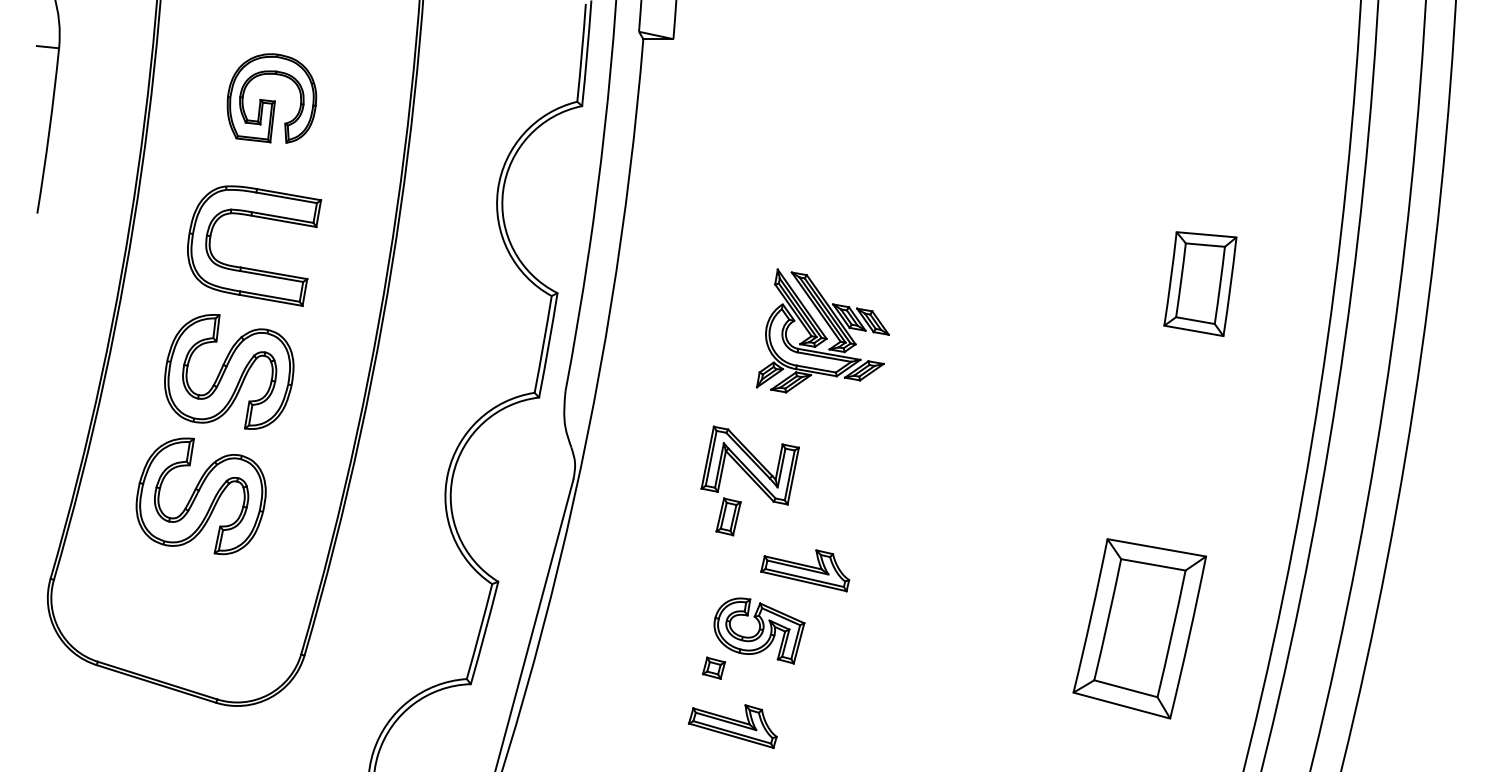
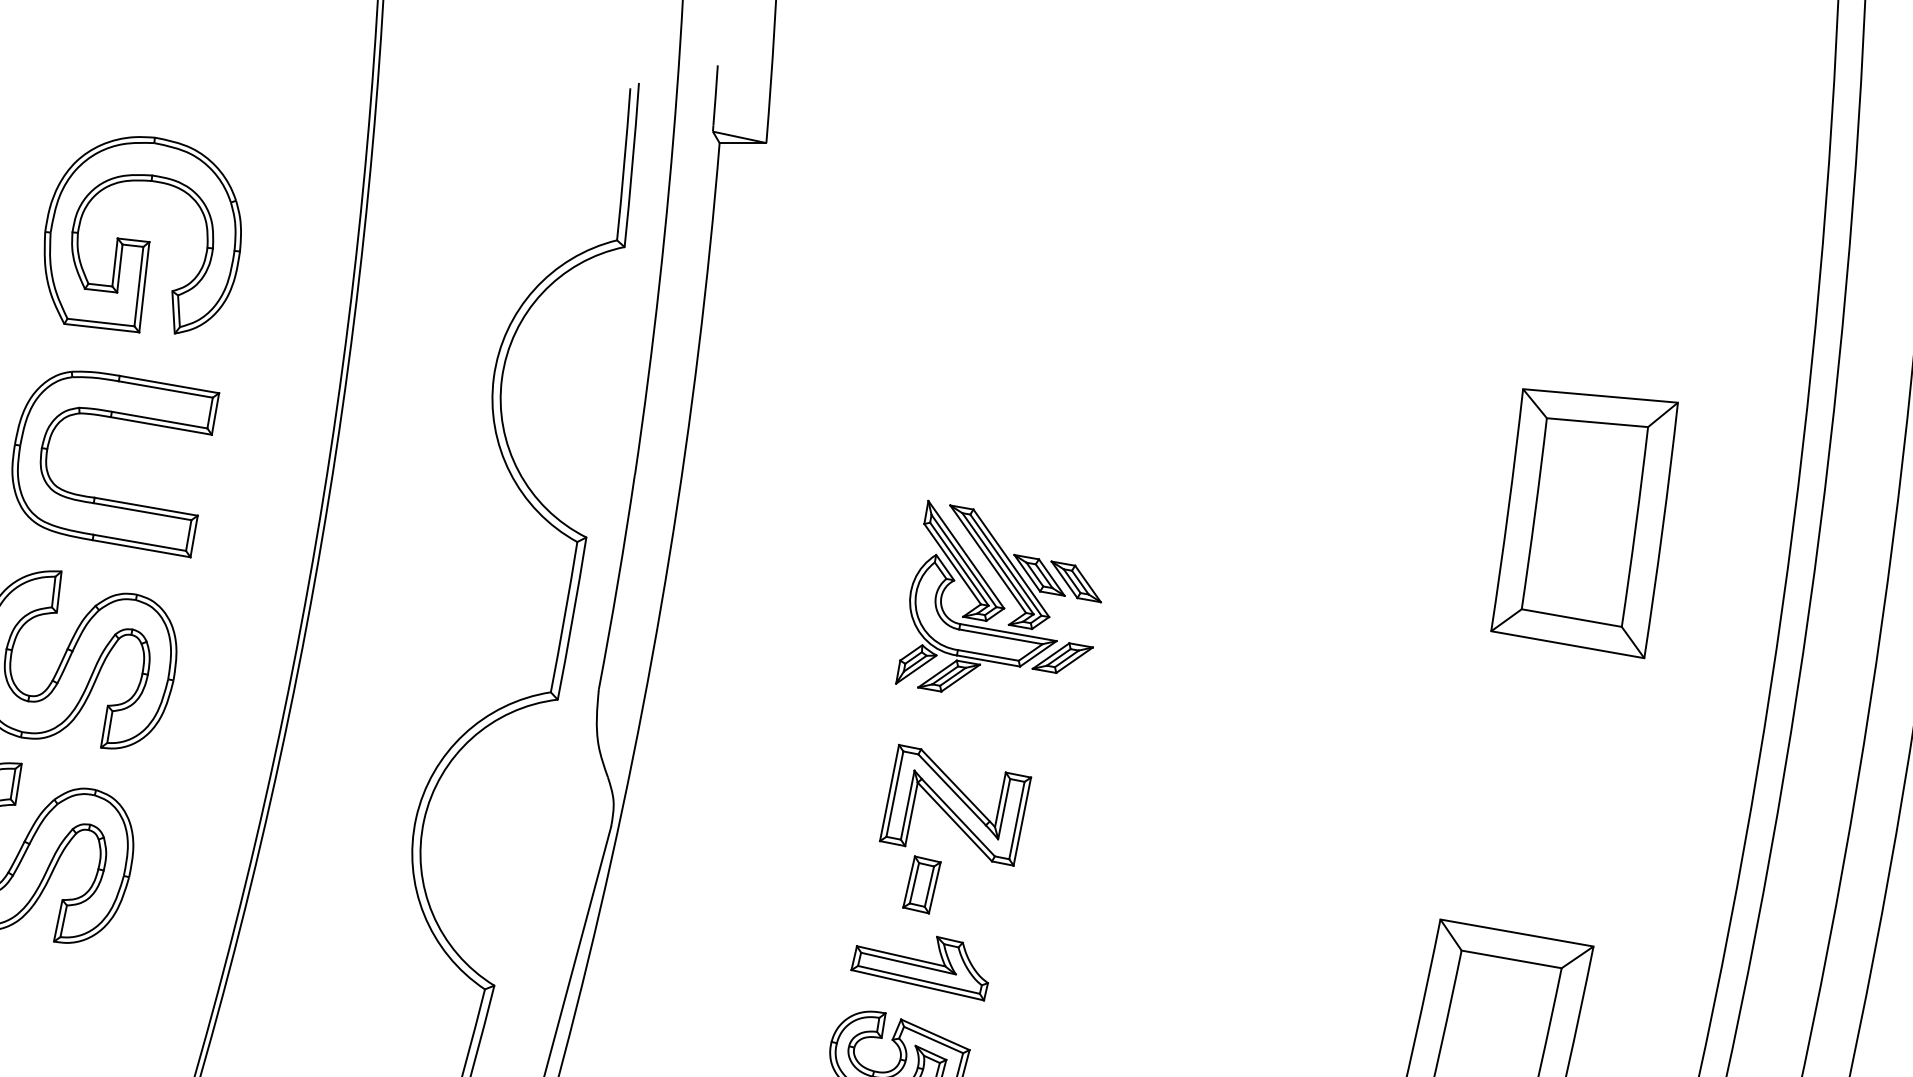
part: (271, 98) -> (142, 235), size x1.43
part: (1200, 283) -> (1584, 522), size x1.67
part: (749, 480) -> (954, 828), moved
part: (805, 570) -> (920, 968), moved

